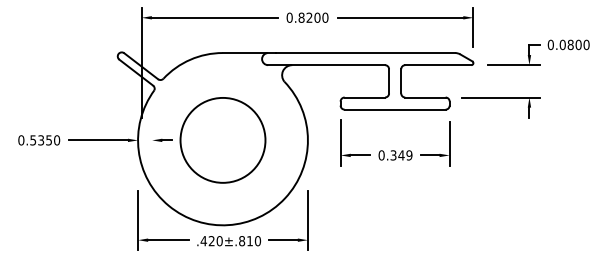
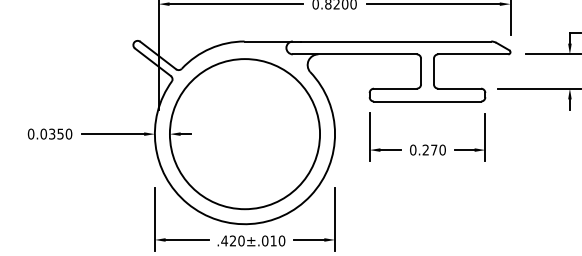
text: (33, 140) -> (44, 134), 0.5350 -> 0.0350
circle: (222, 140) -> (244, 134), size x1.67
text: (401, 155) -> (434, 150), 0.349 -> 0.270
text: (242, 241) -> (265, 241), .420±.810 -> .420±.010

